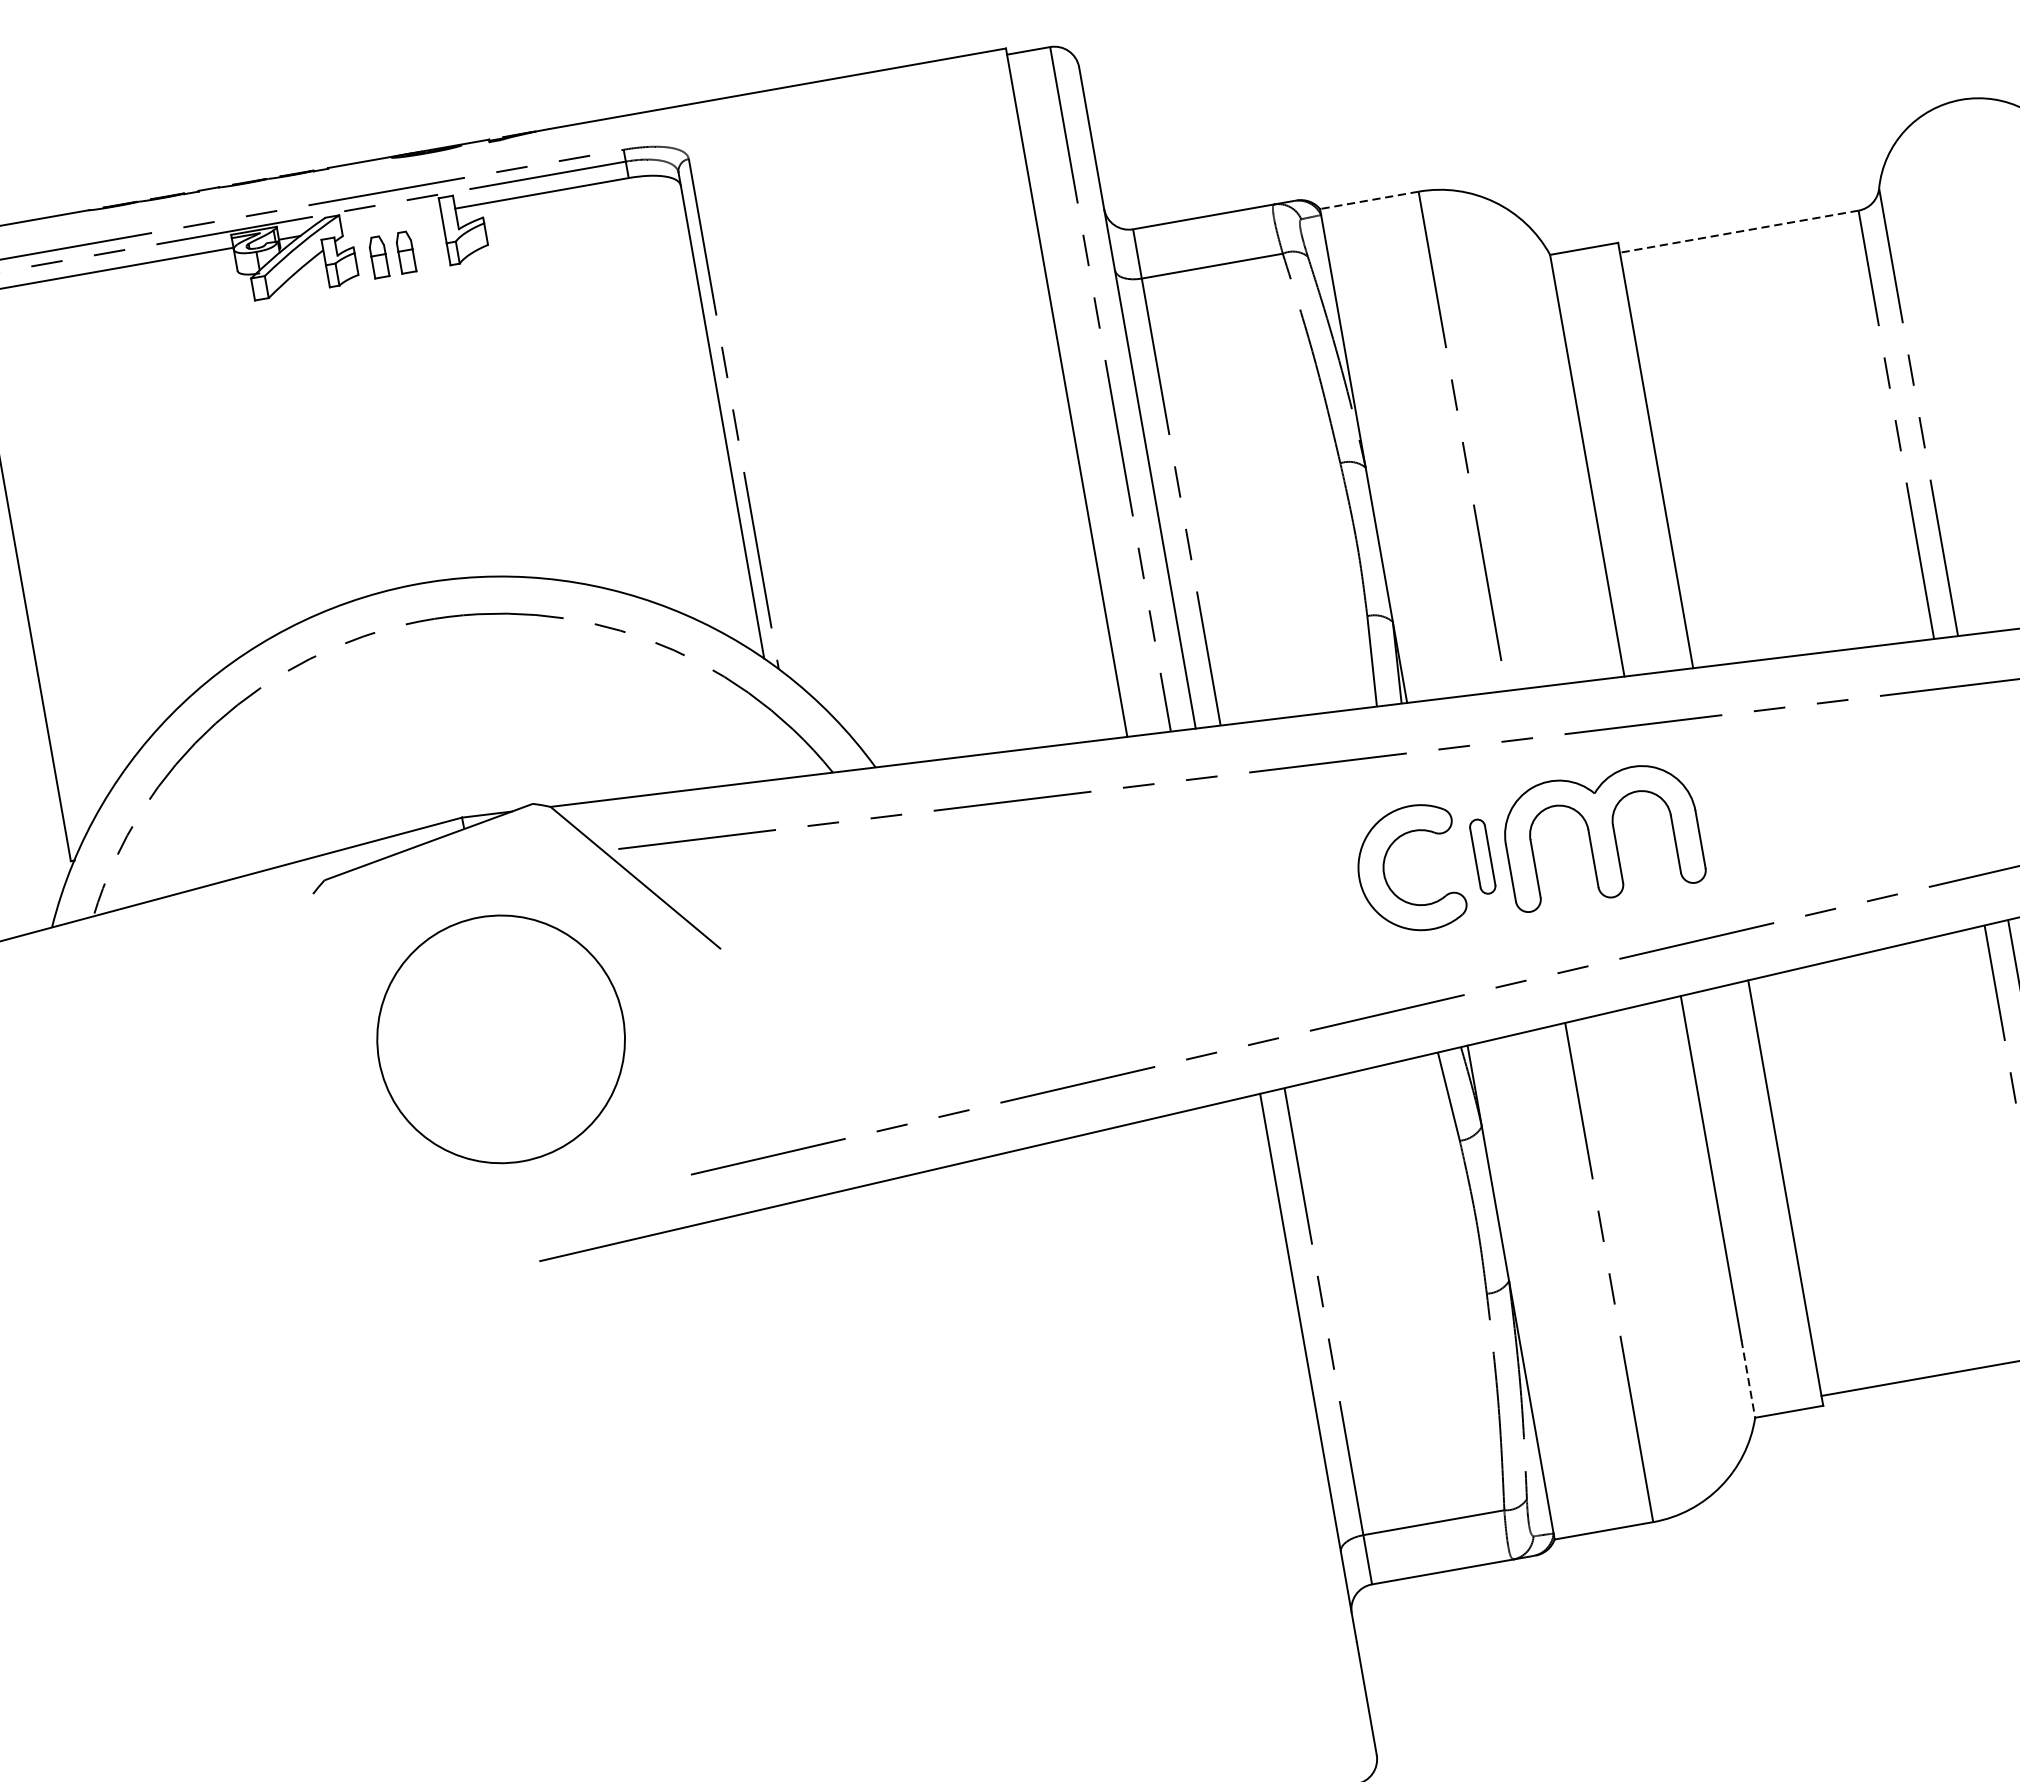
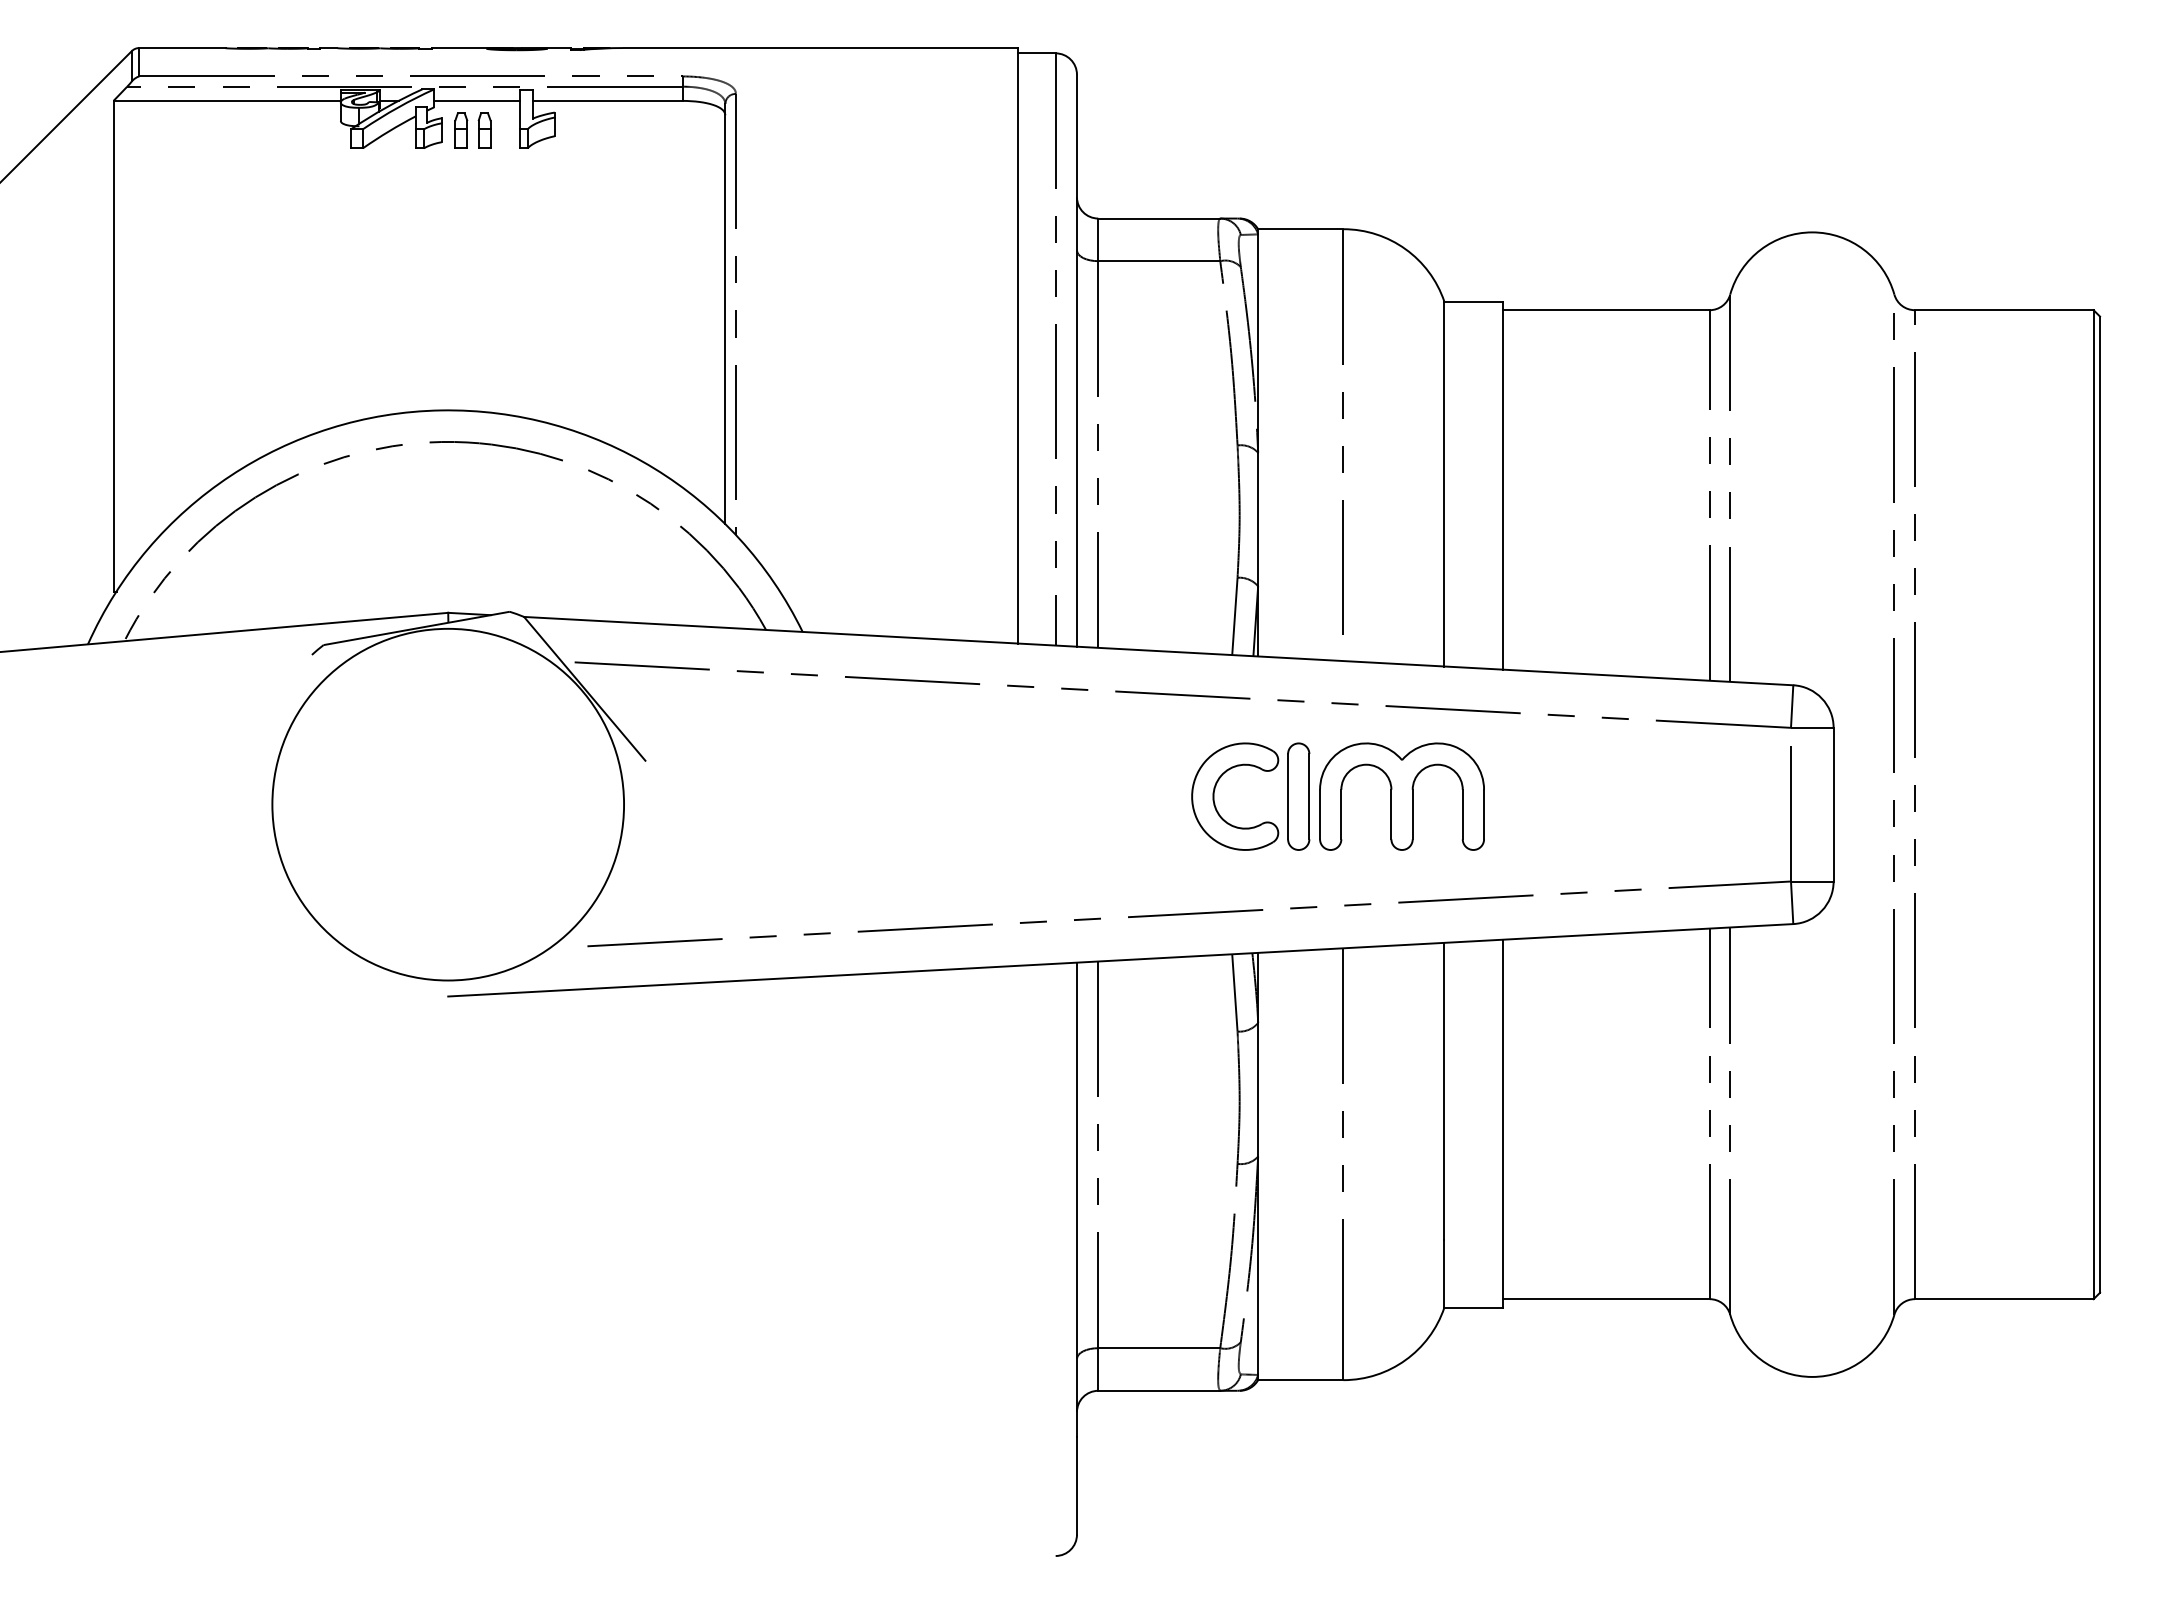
line: (1369, 200) -> (1300, 229), dashed -> solid
line: (391, 219) -> (477, 100), added
line: (1738, 232) -> (1605, 310), dashed -> solid
part: (1482, 856) -> (1298, 796), size x1.67
circle: (501, 1039) -> (448, 804), size x1.67
line: (1748, 1378) -> (1444, 1273), dashed -> solid

